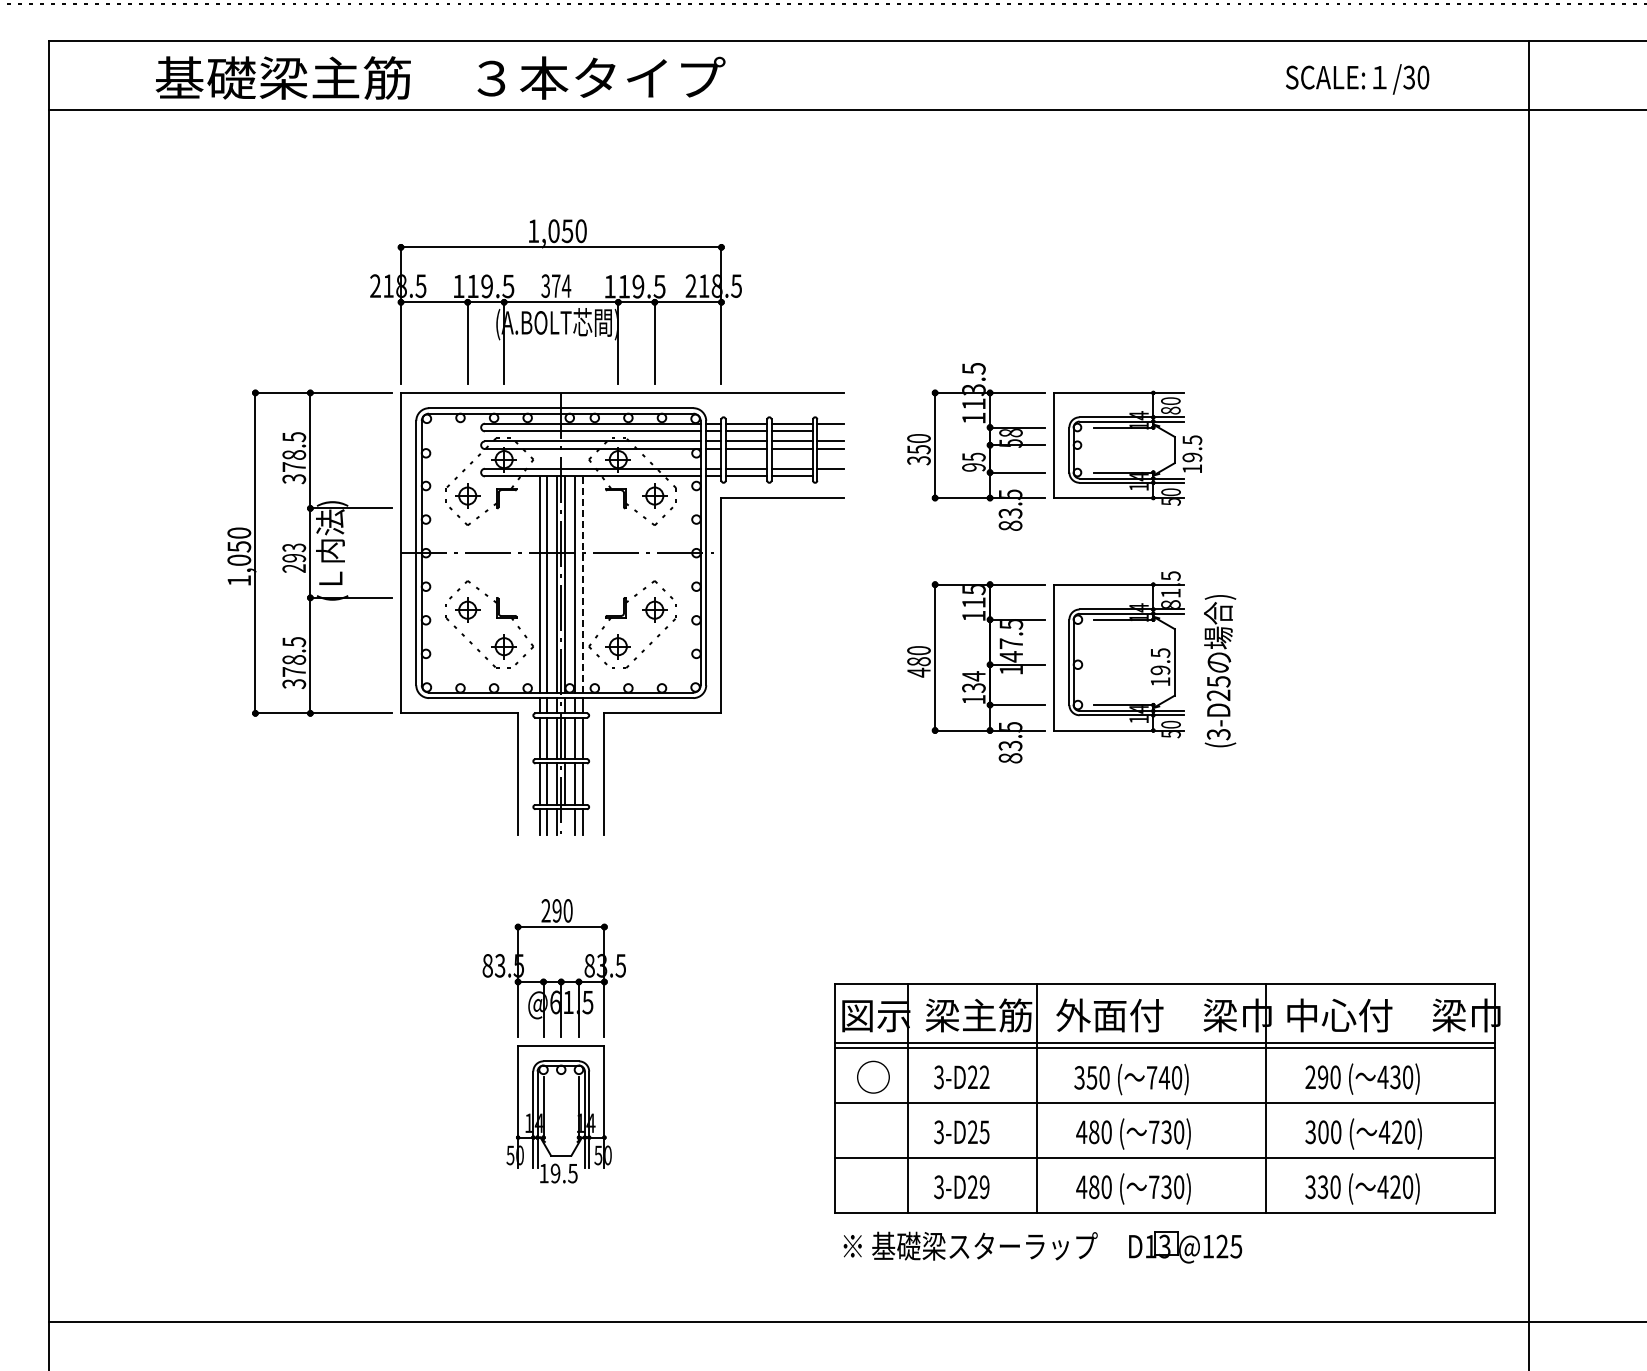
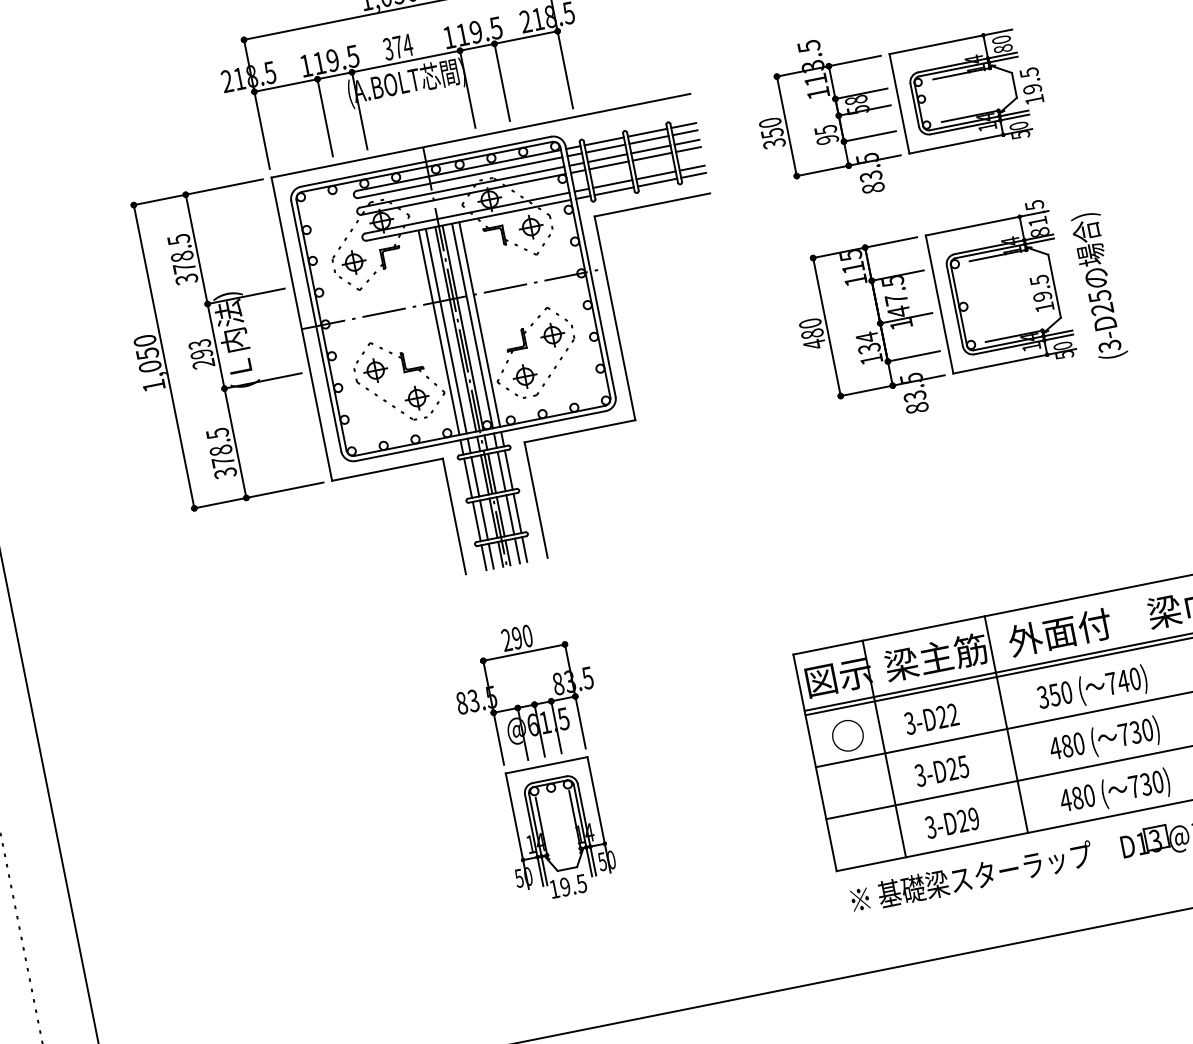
line: (830, 431) -> (685, 132), added
line: (830, 476) -> (693, 175), added
line: (582, 584) -> (479, 324), dashed -> solid
line: (565, 822) -> (508, 552), added

